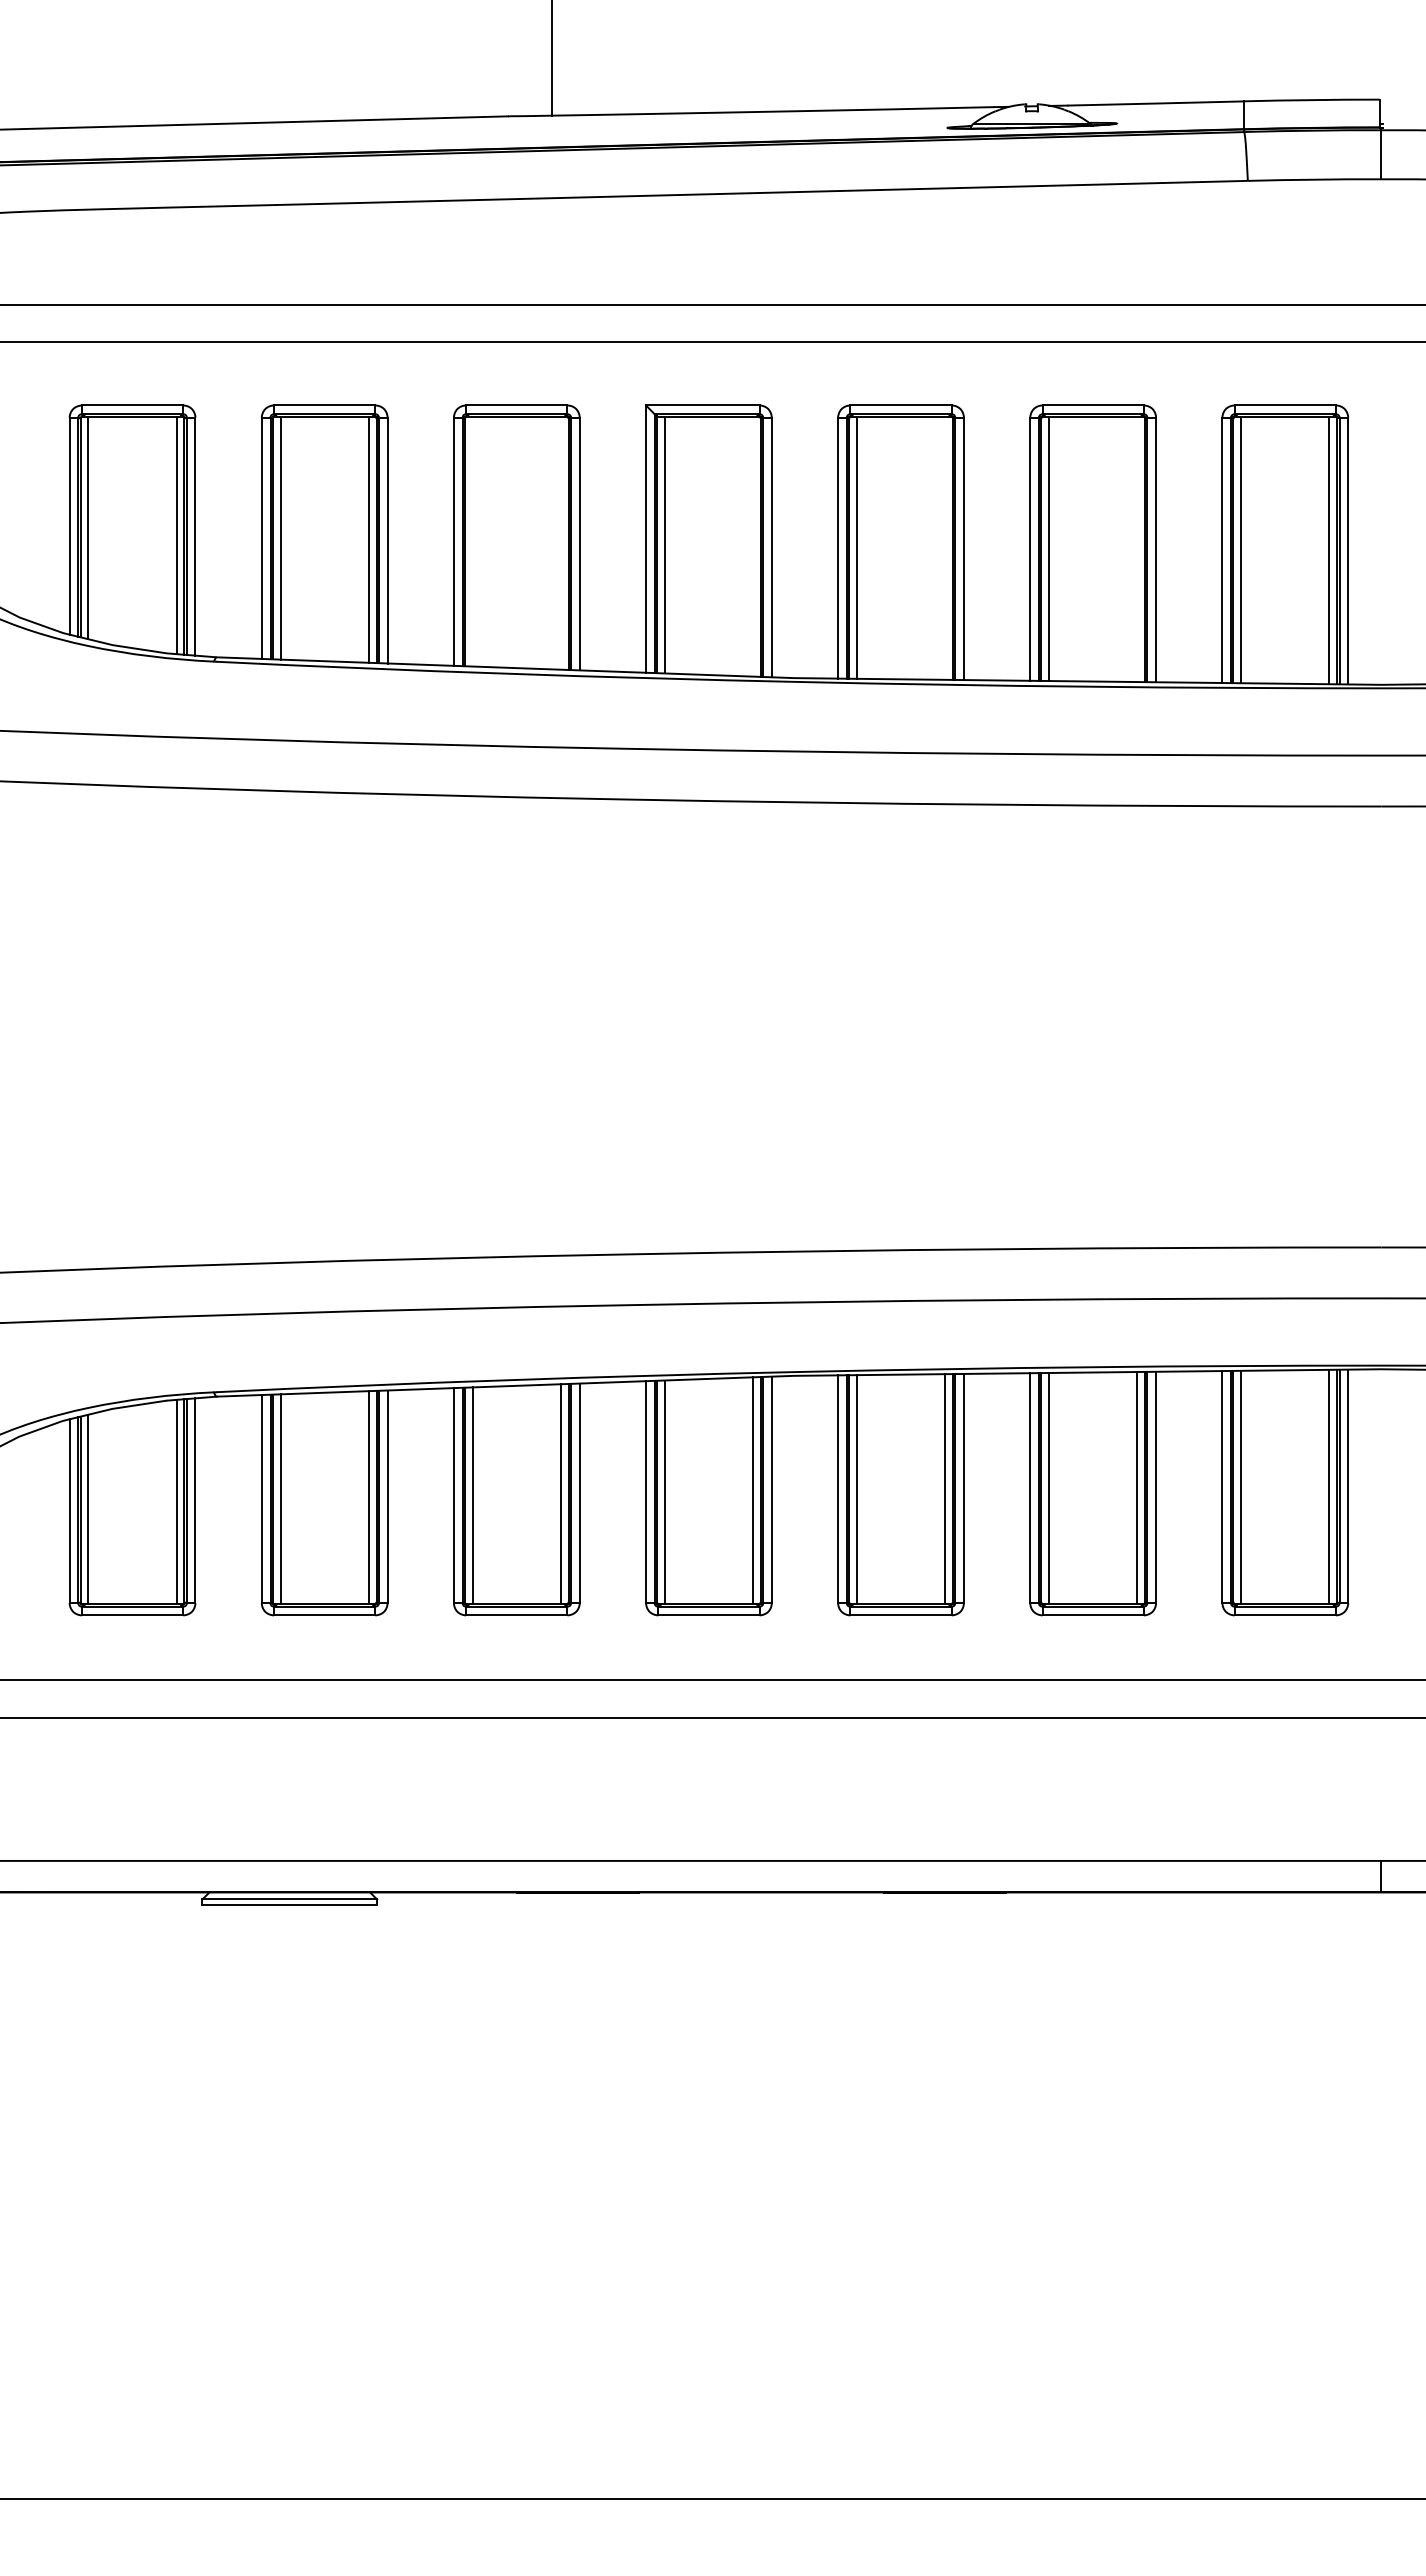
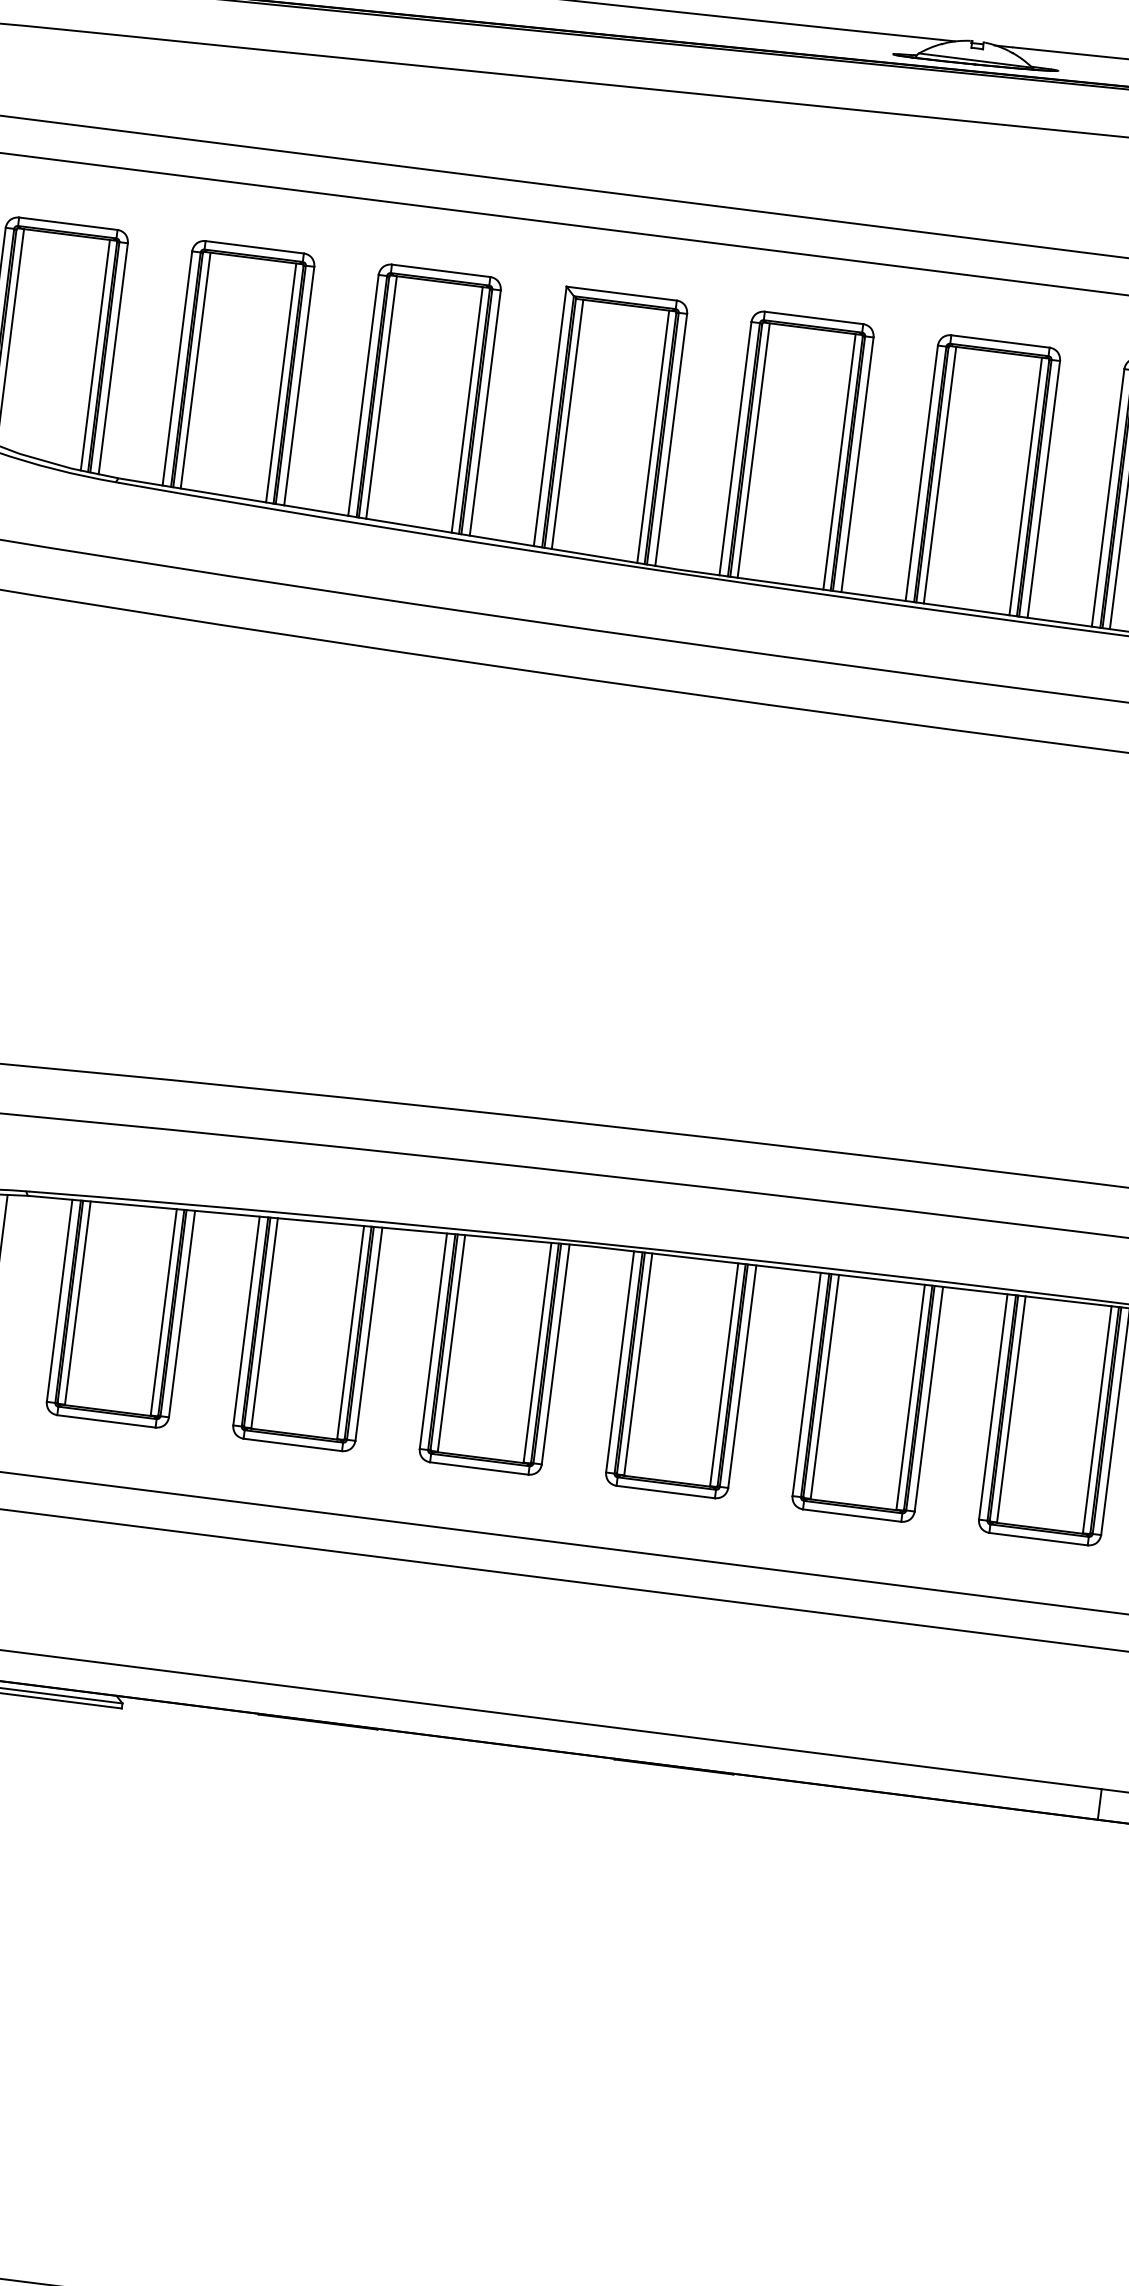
line: (472, 541) -> (381, 397), added
line: (561, 542) -> (467, 409), added
line: (753, 546) -> (653, 436), added
line: (945, 547) -> (839, 461), added
line: (1137, 549) -> (1025, 486), added

